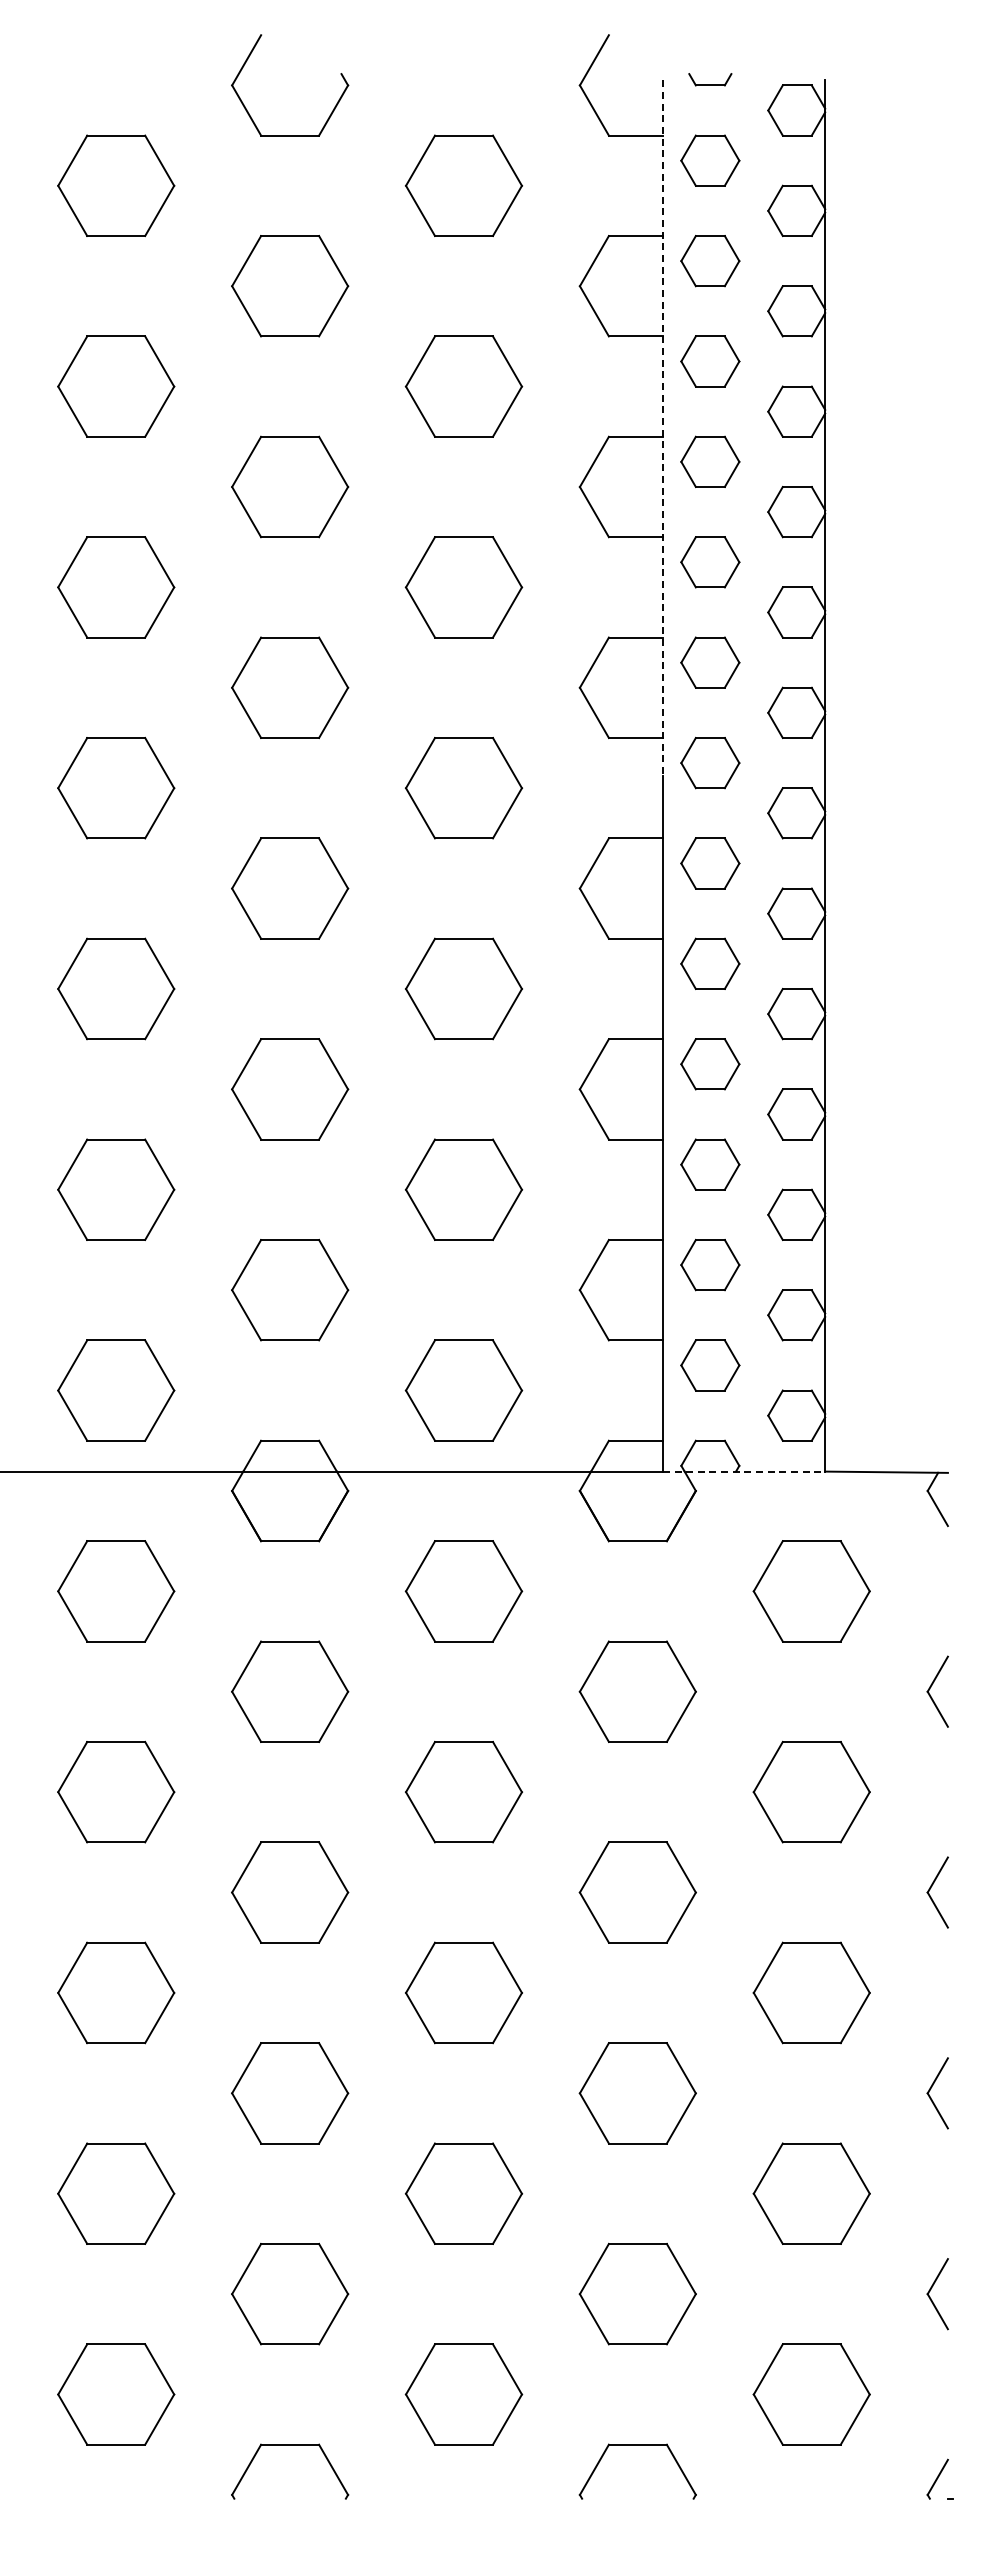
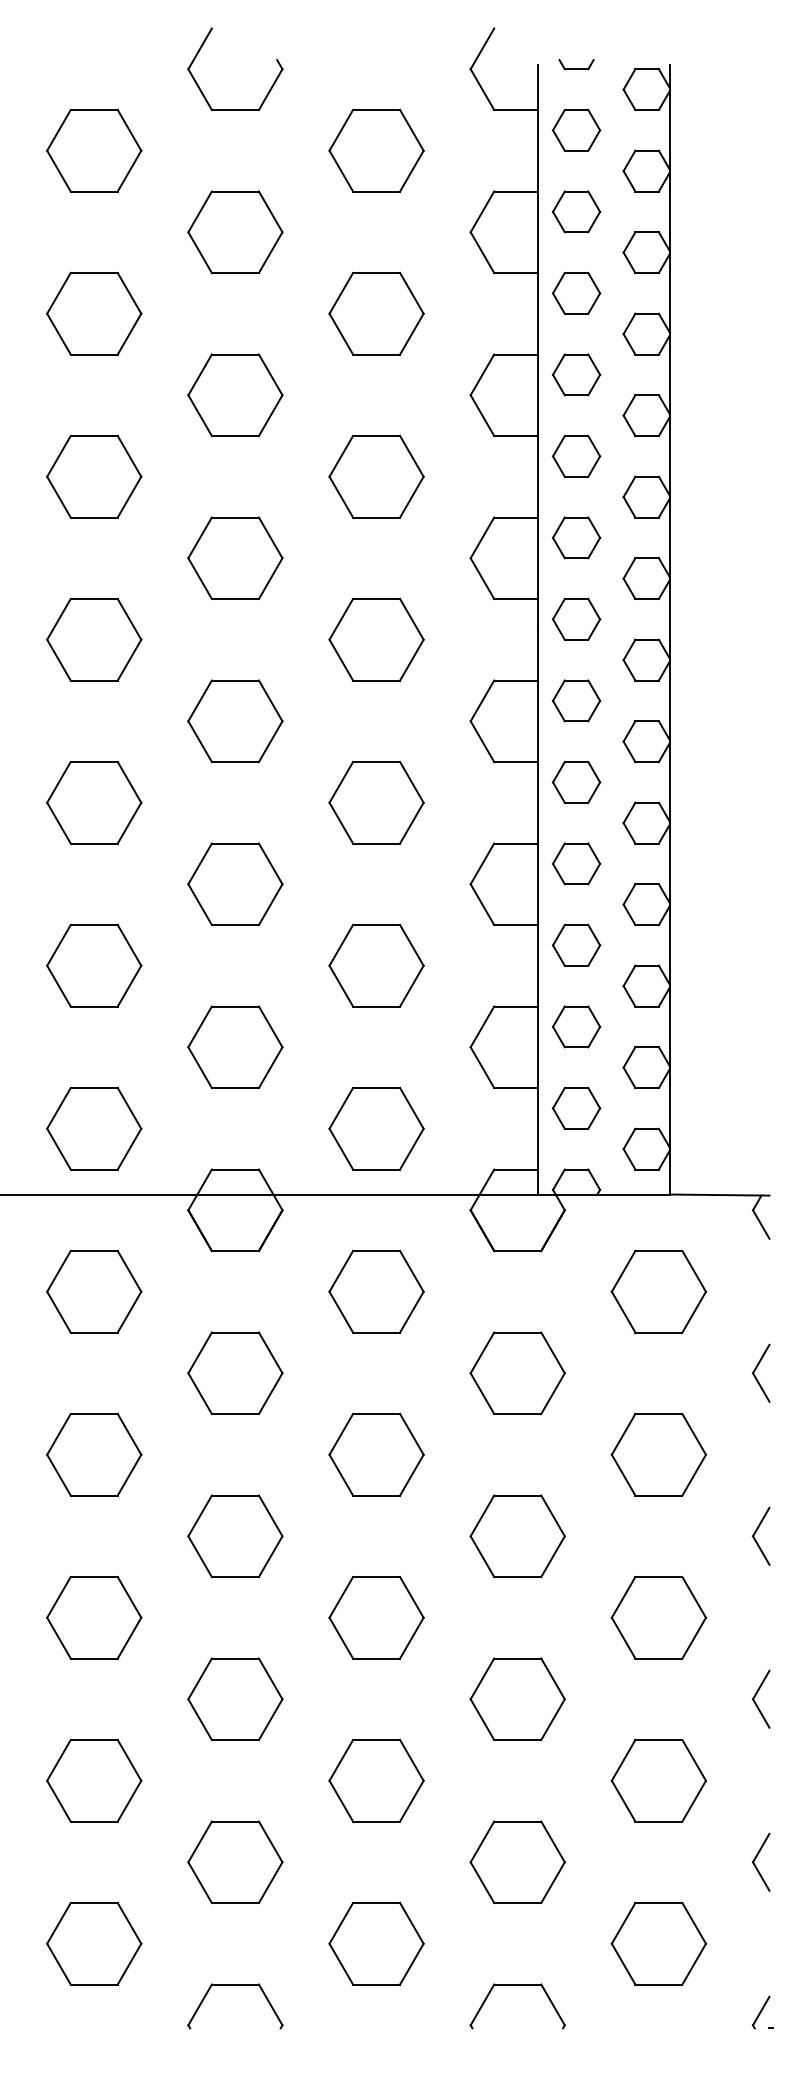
line: (662, 428) -> (537, 347), dashed -> solid
line: (744, 1471) -> (604, 1194), dashed -> solid

